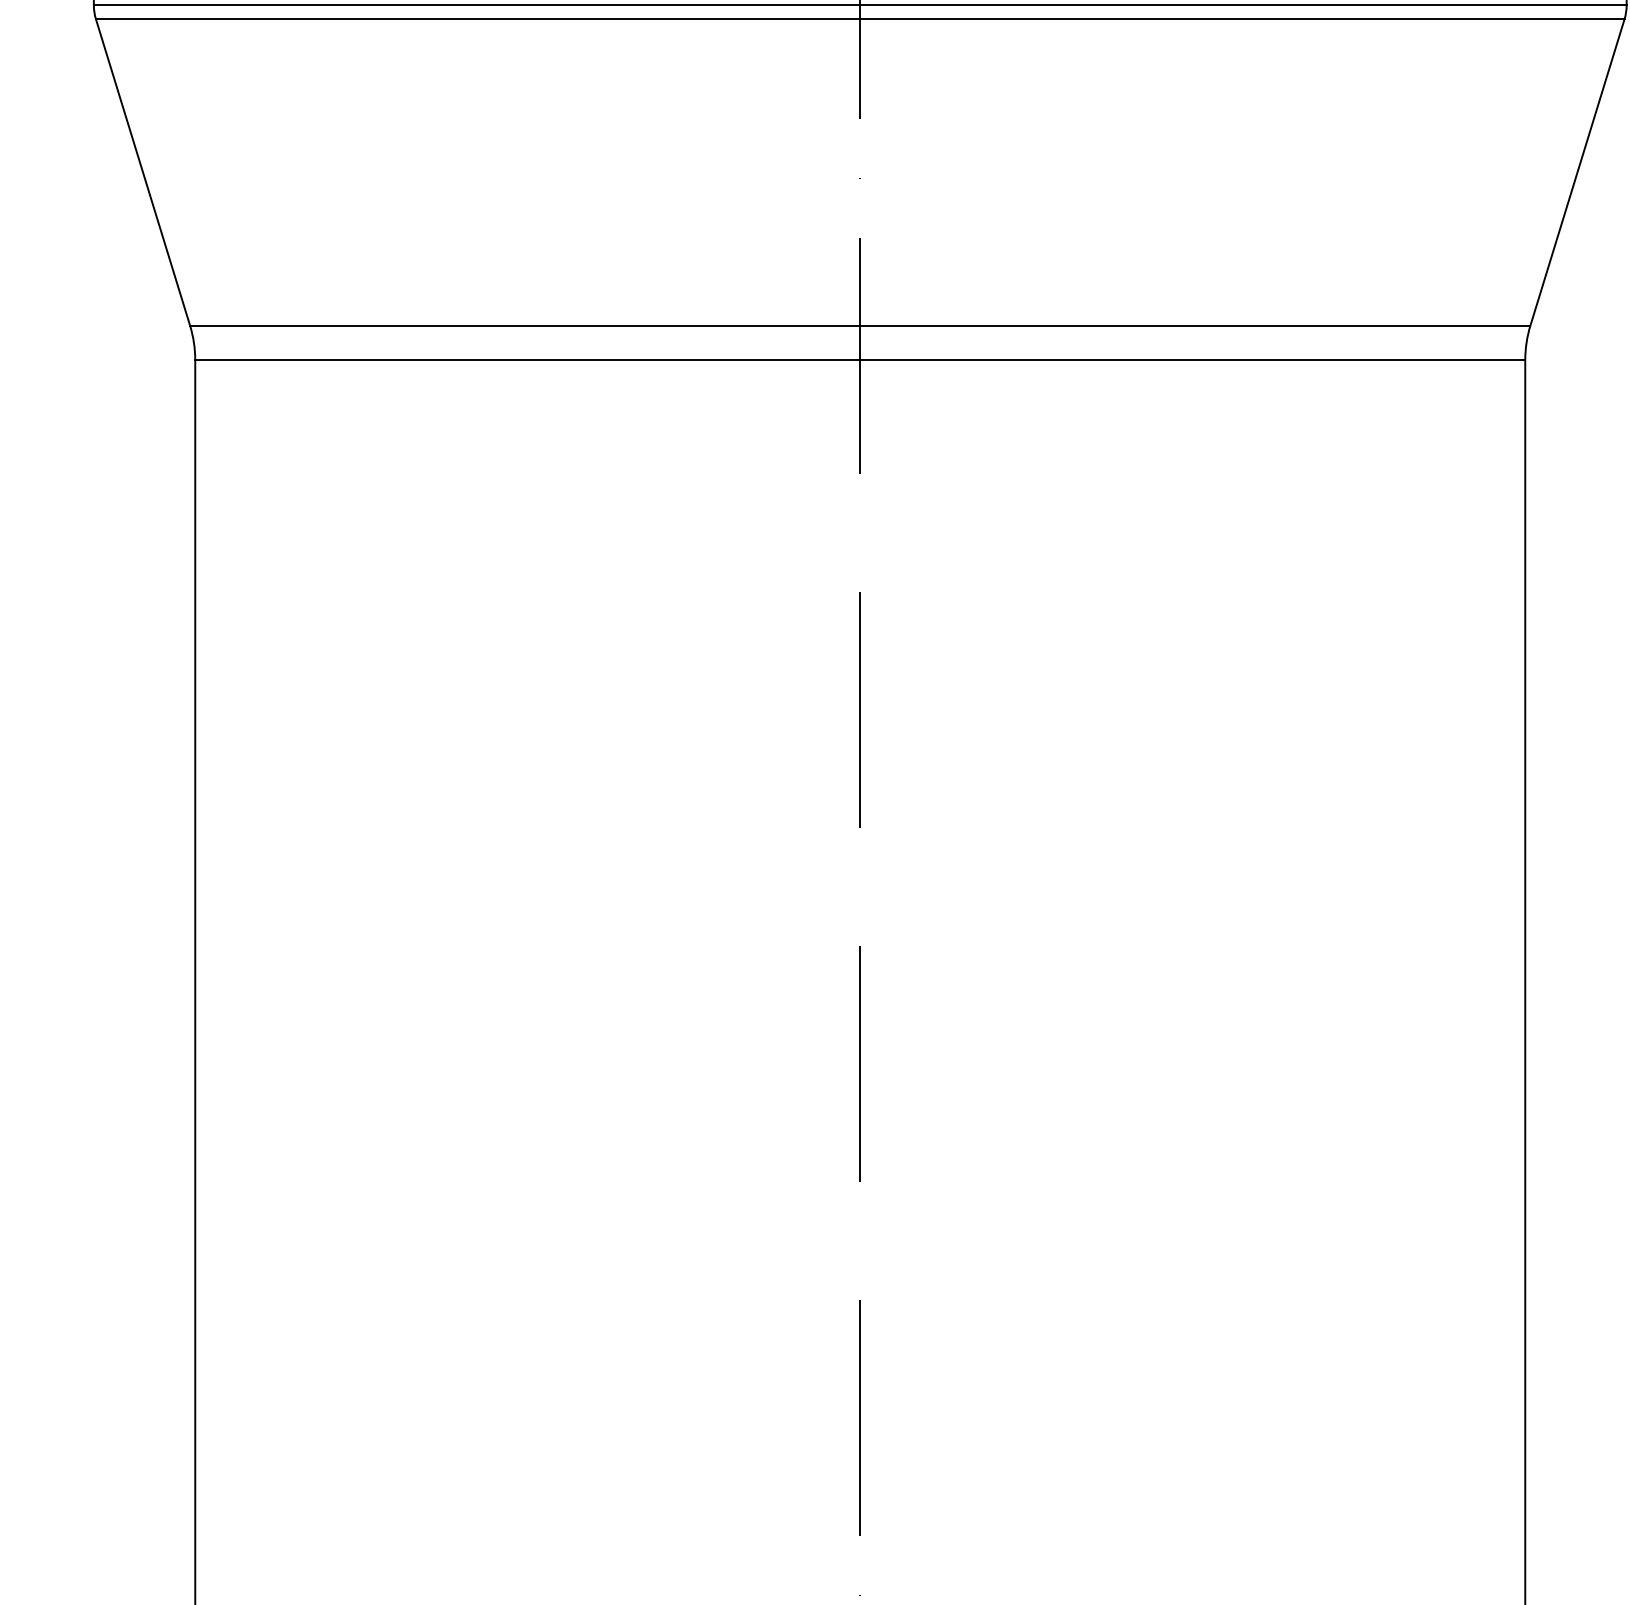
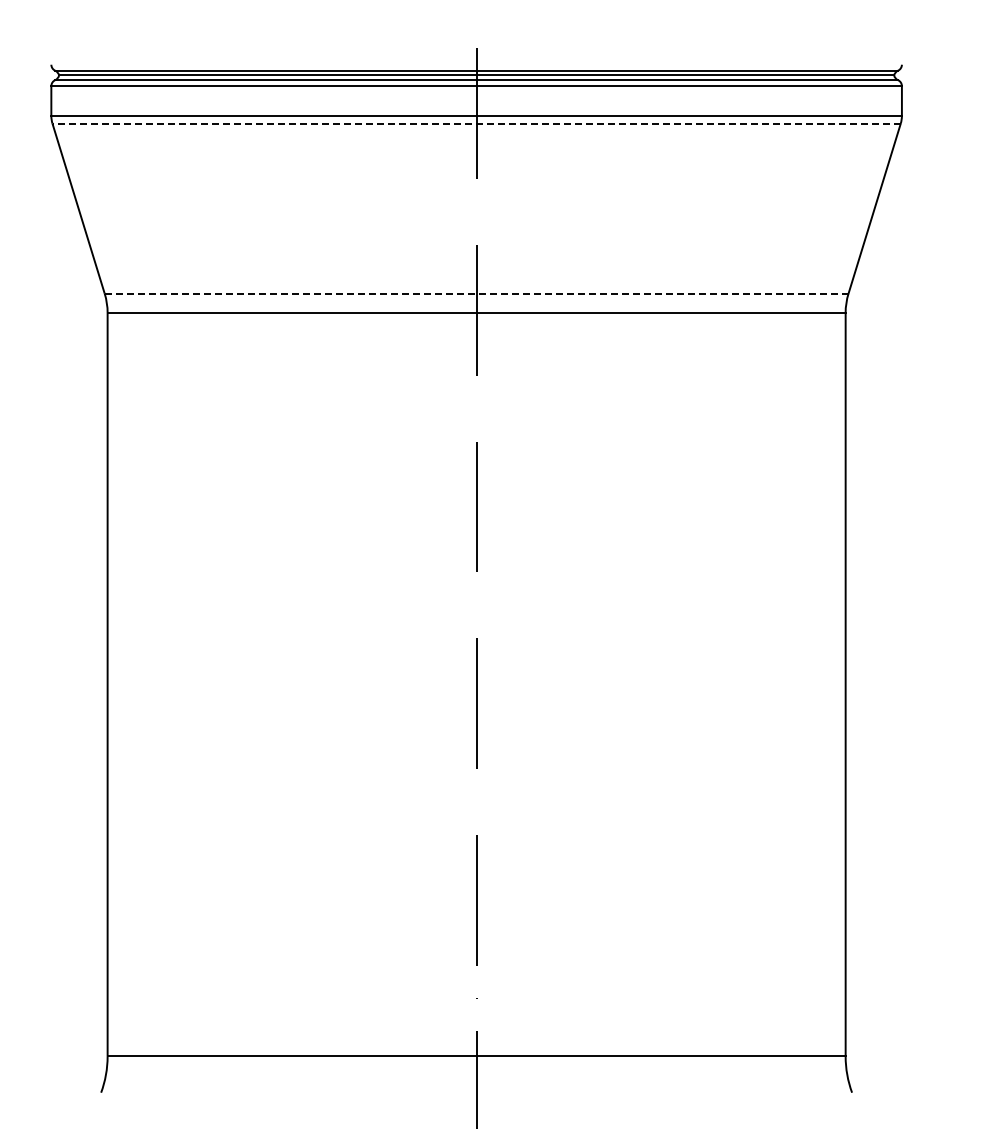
line: (860, 18) -> (476, 123), solid -> dashed
line: (860, 325) -> (476, 293), solid -> dashed

